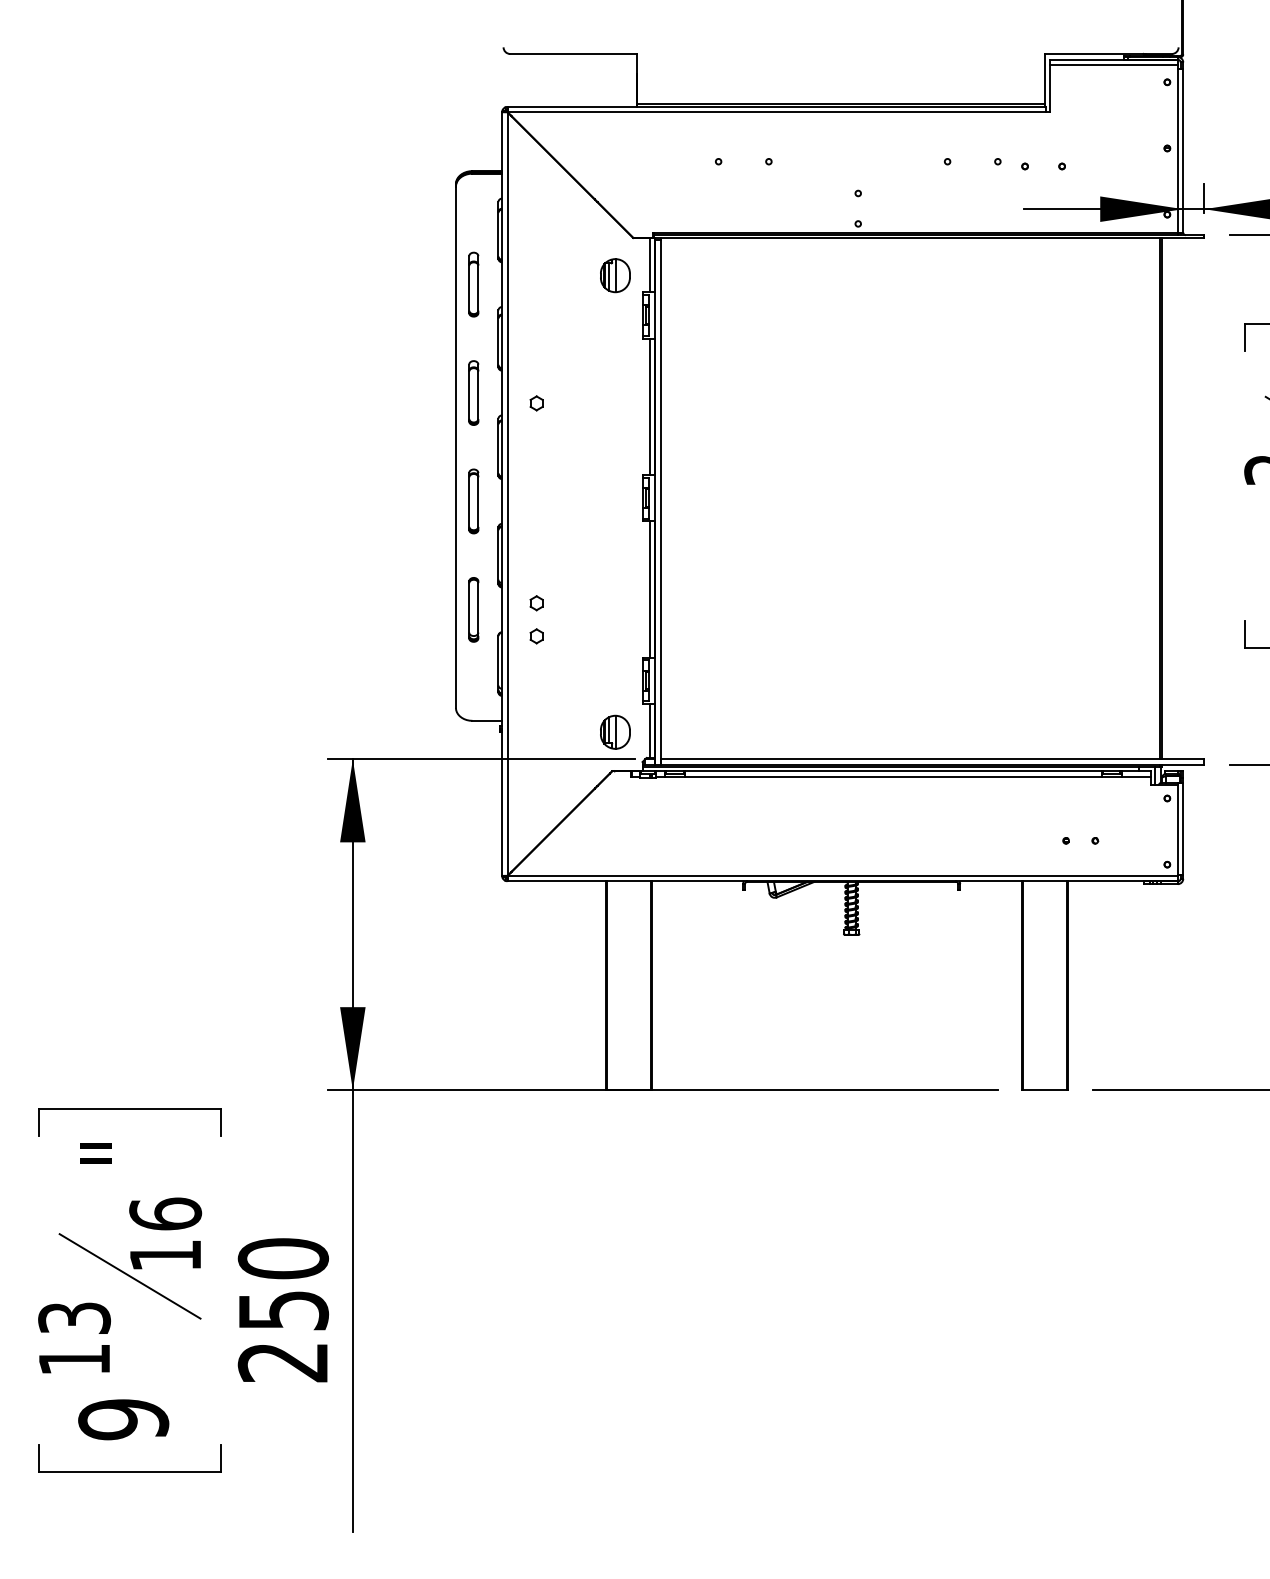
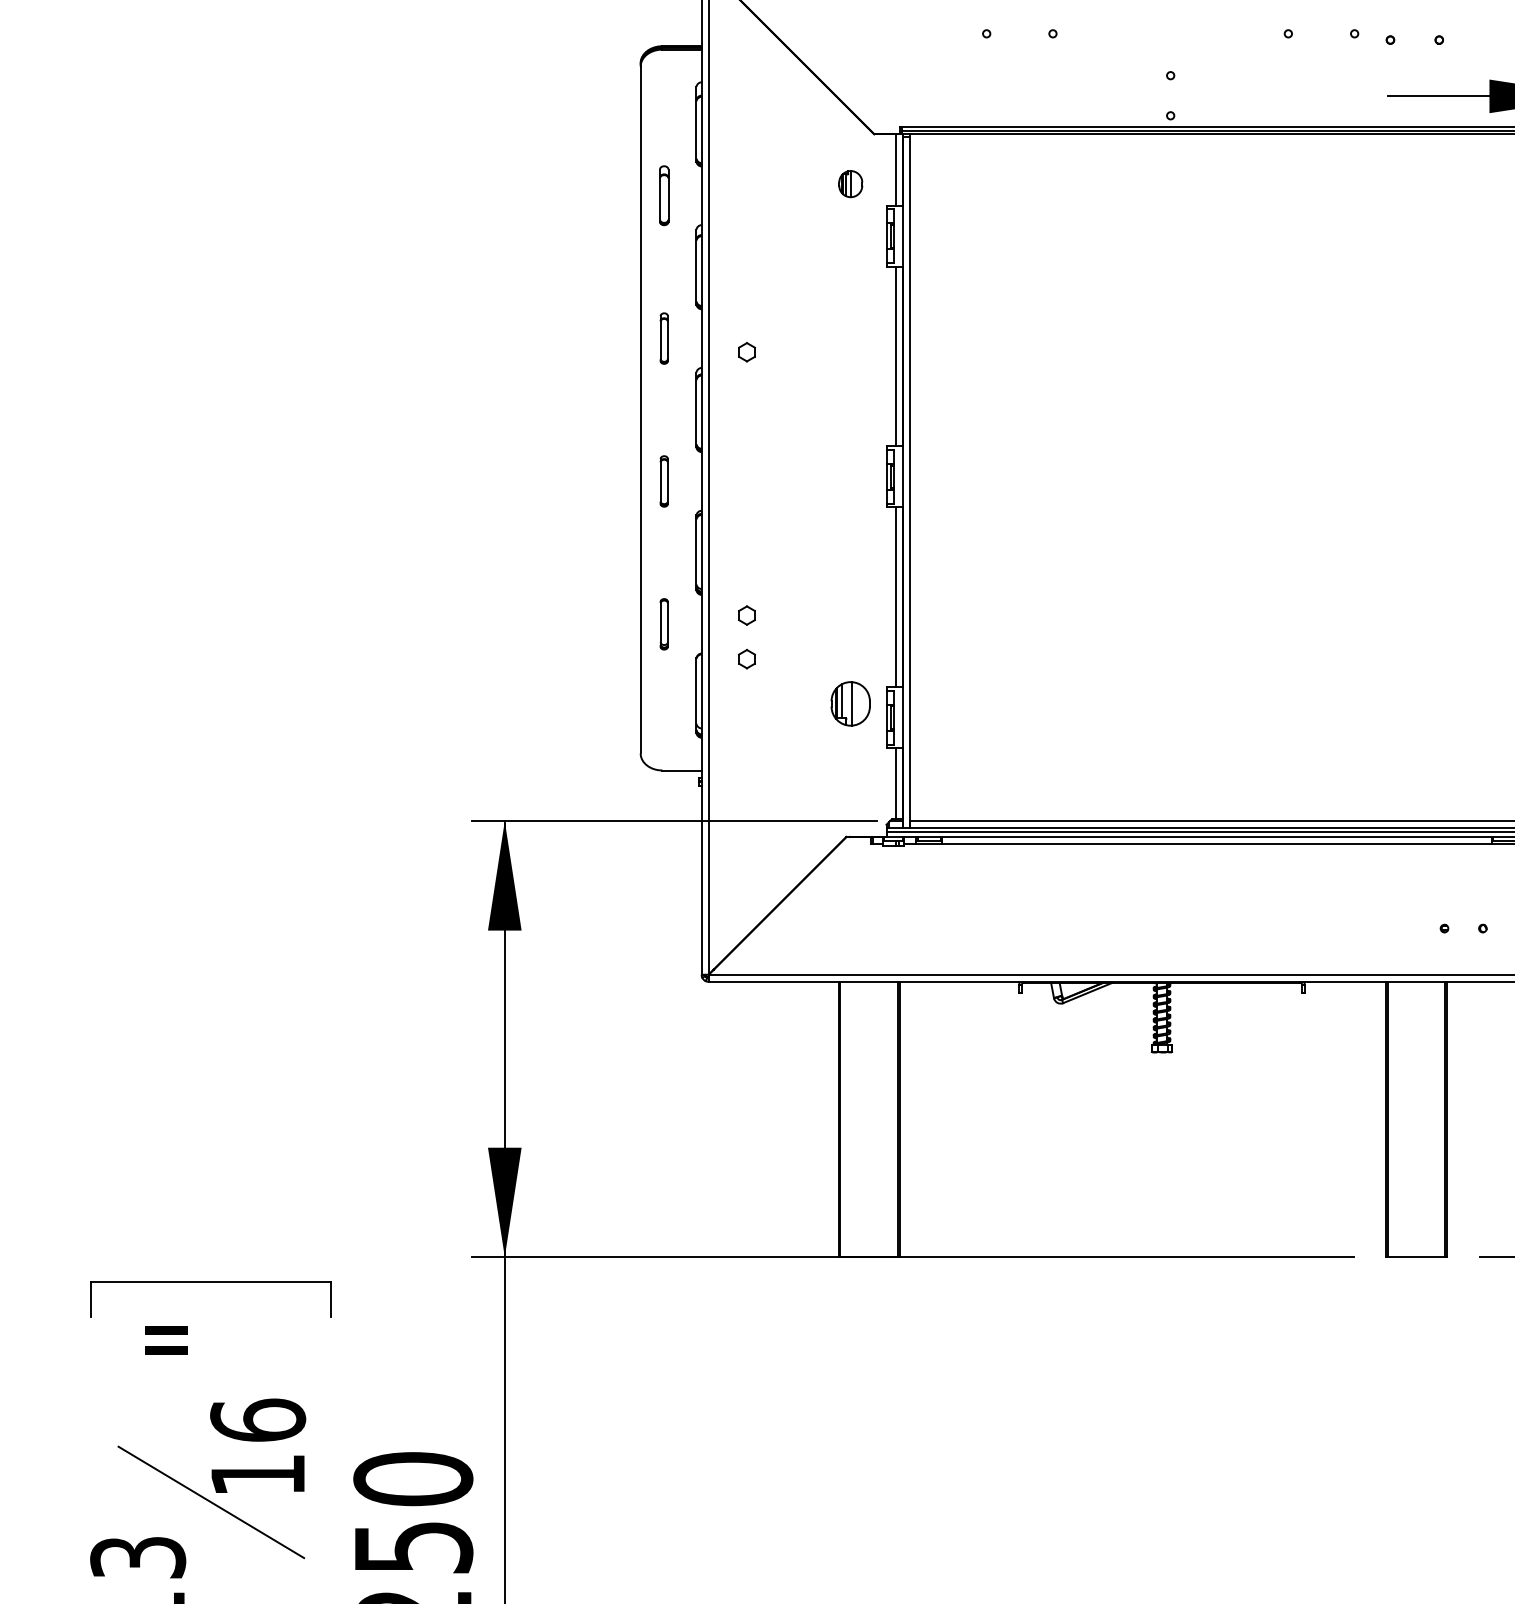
part: (615, 275) -> (850, 183), size x0.6
part: (473, 284) -> (663, 195), size x0.7
part: (473, 392) -> (663, 337), size x0.6
part: (473, 501) -> (663, 481), size x0.6
part: (473, 609) -> (663, 623), size x0.6
part: (615, 731) -> (850, 702), moved

